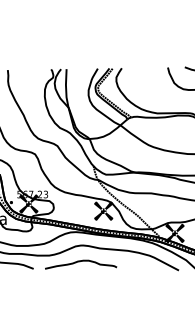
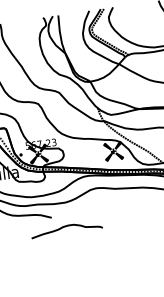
curve: (80, 262) -> (65, 227), moved

